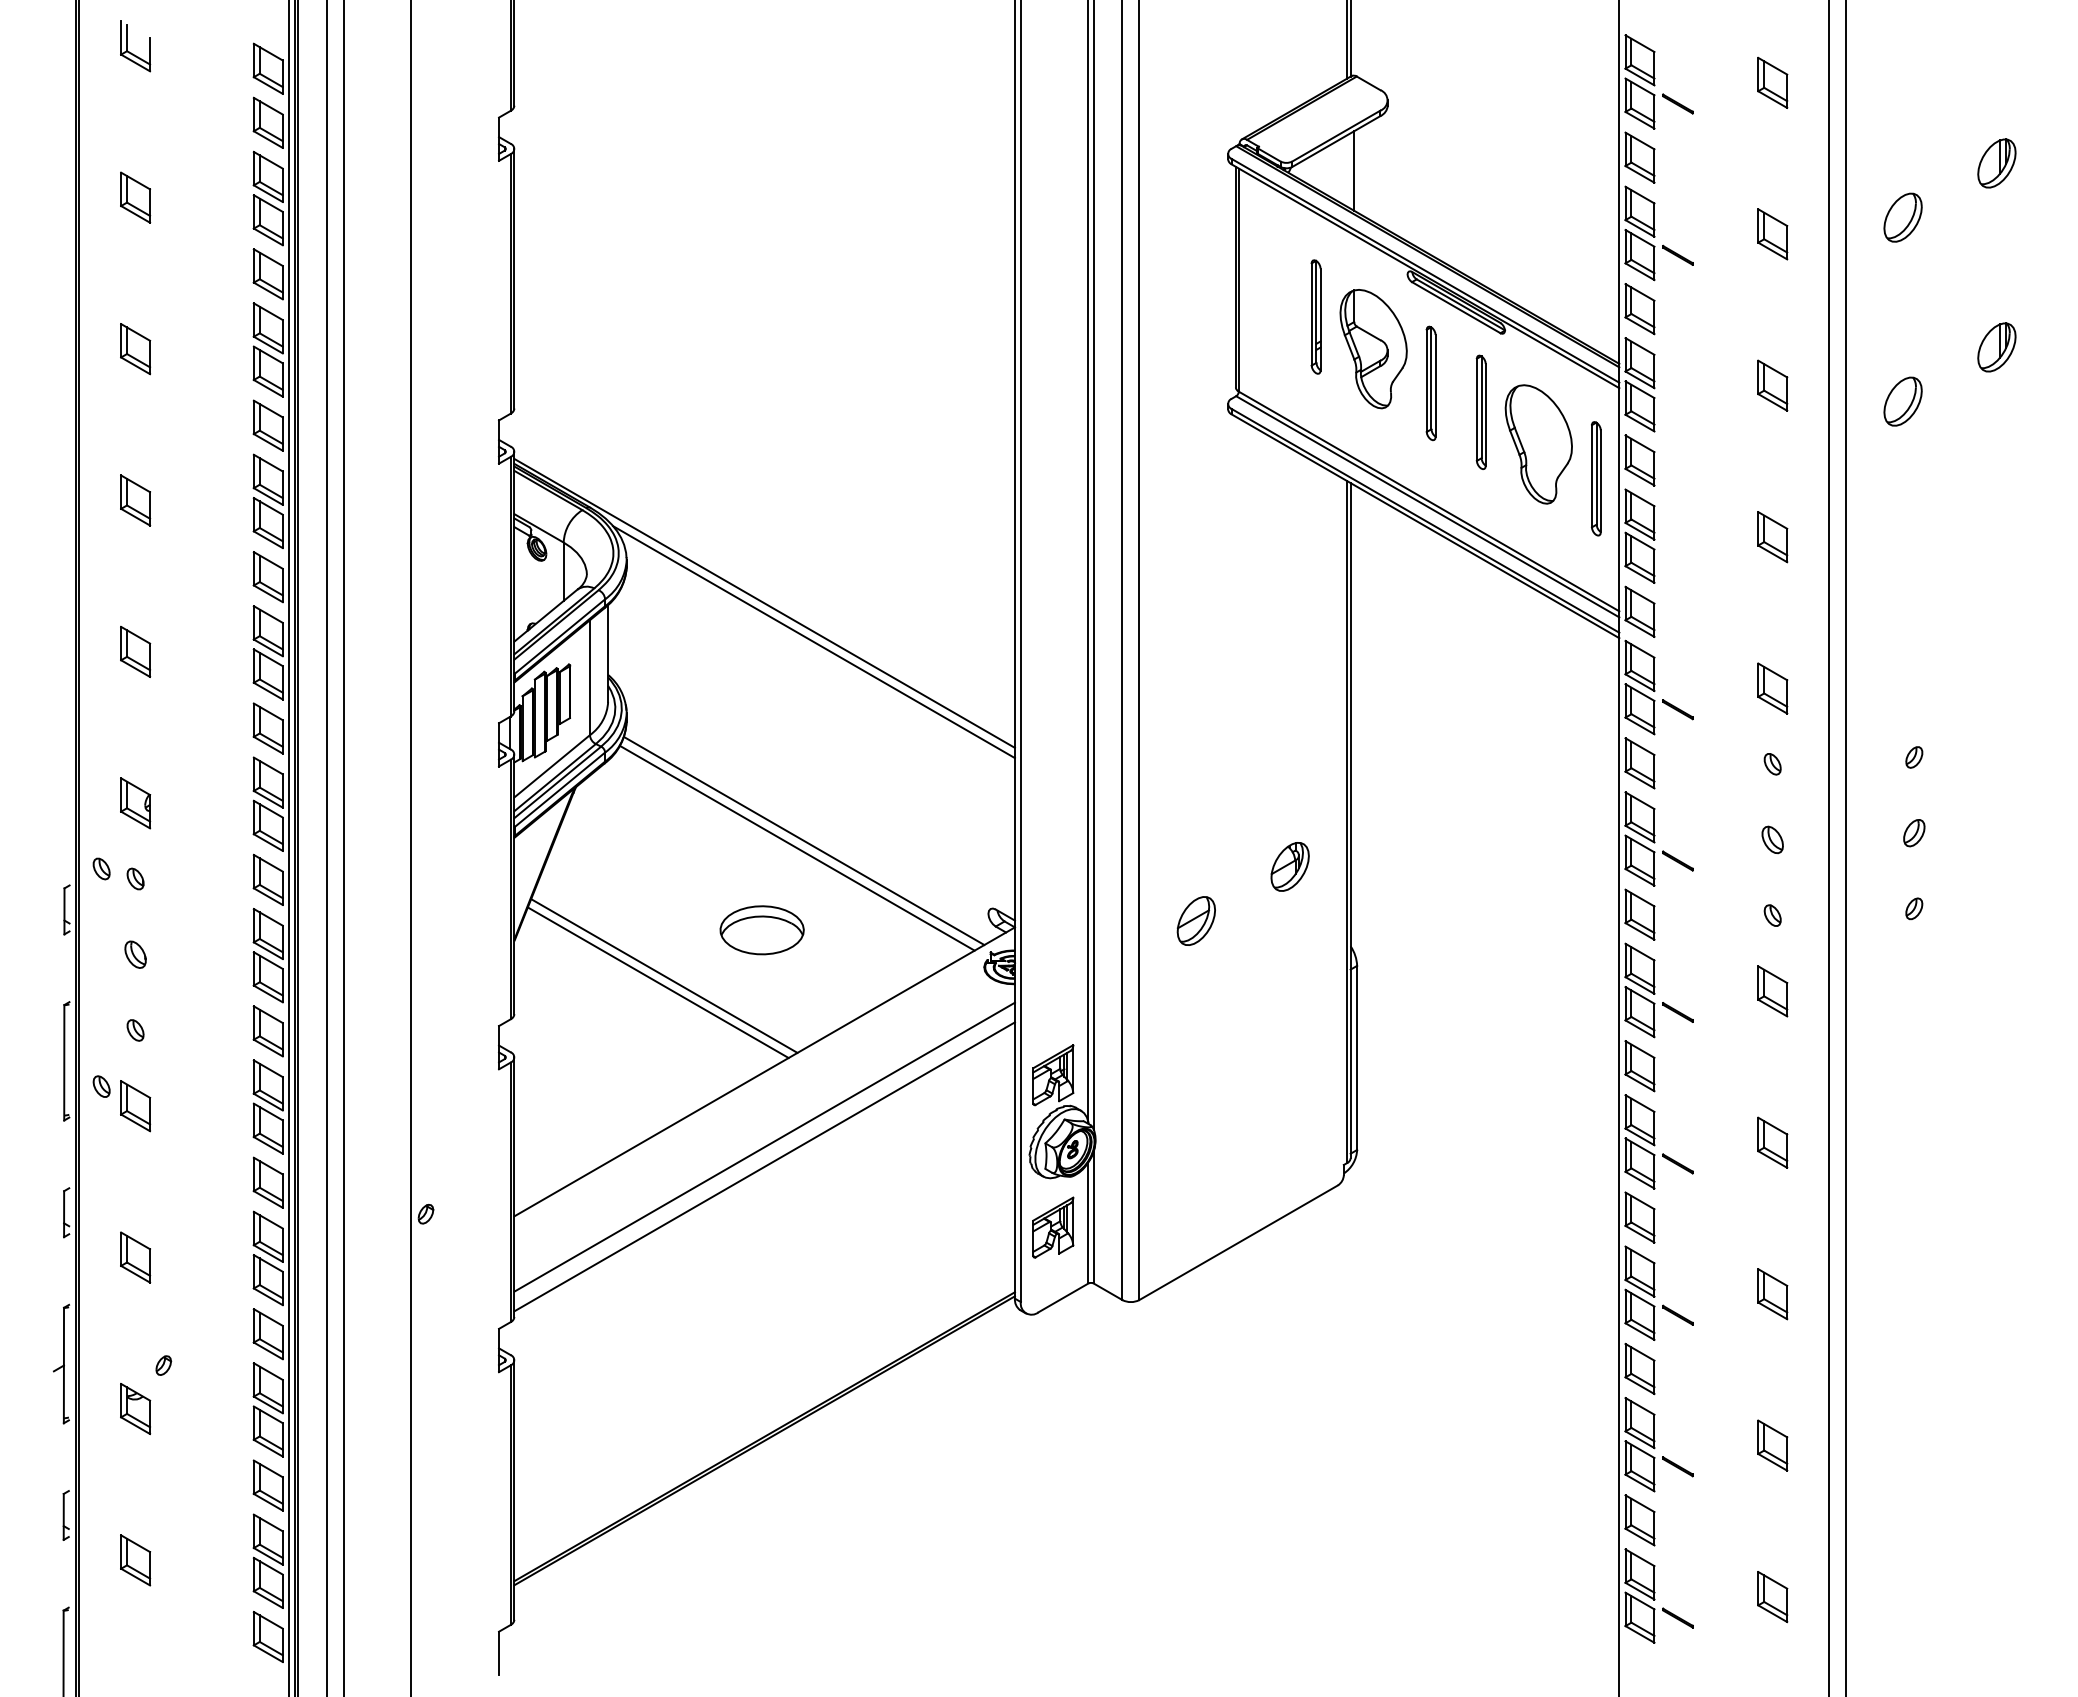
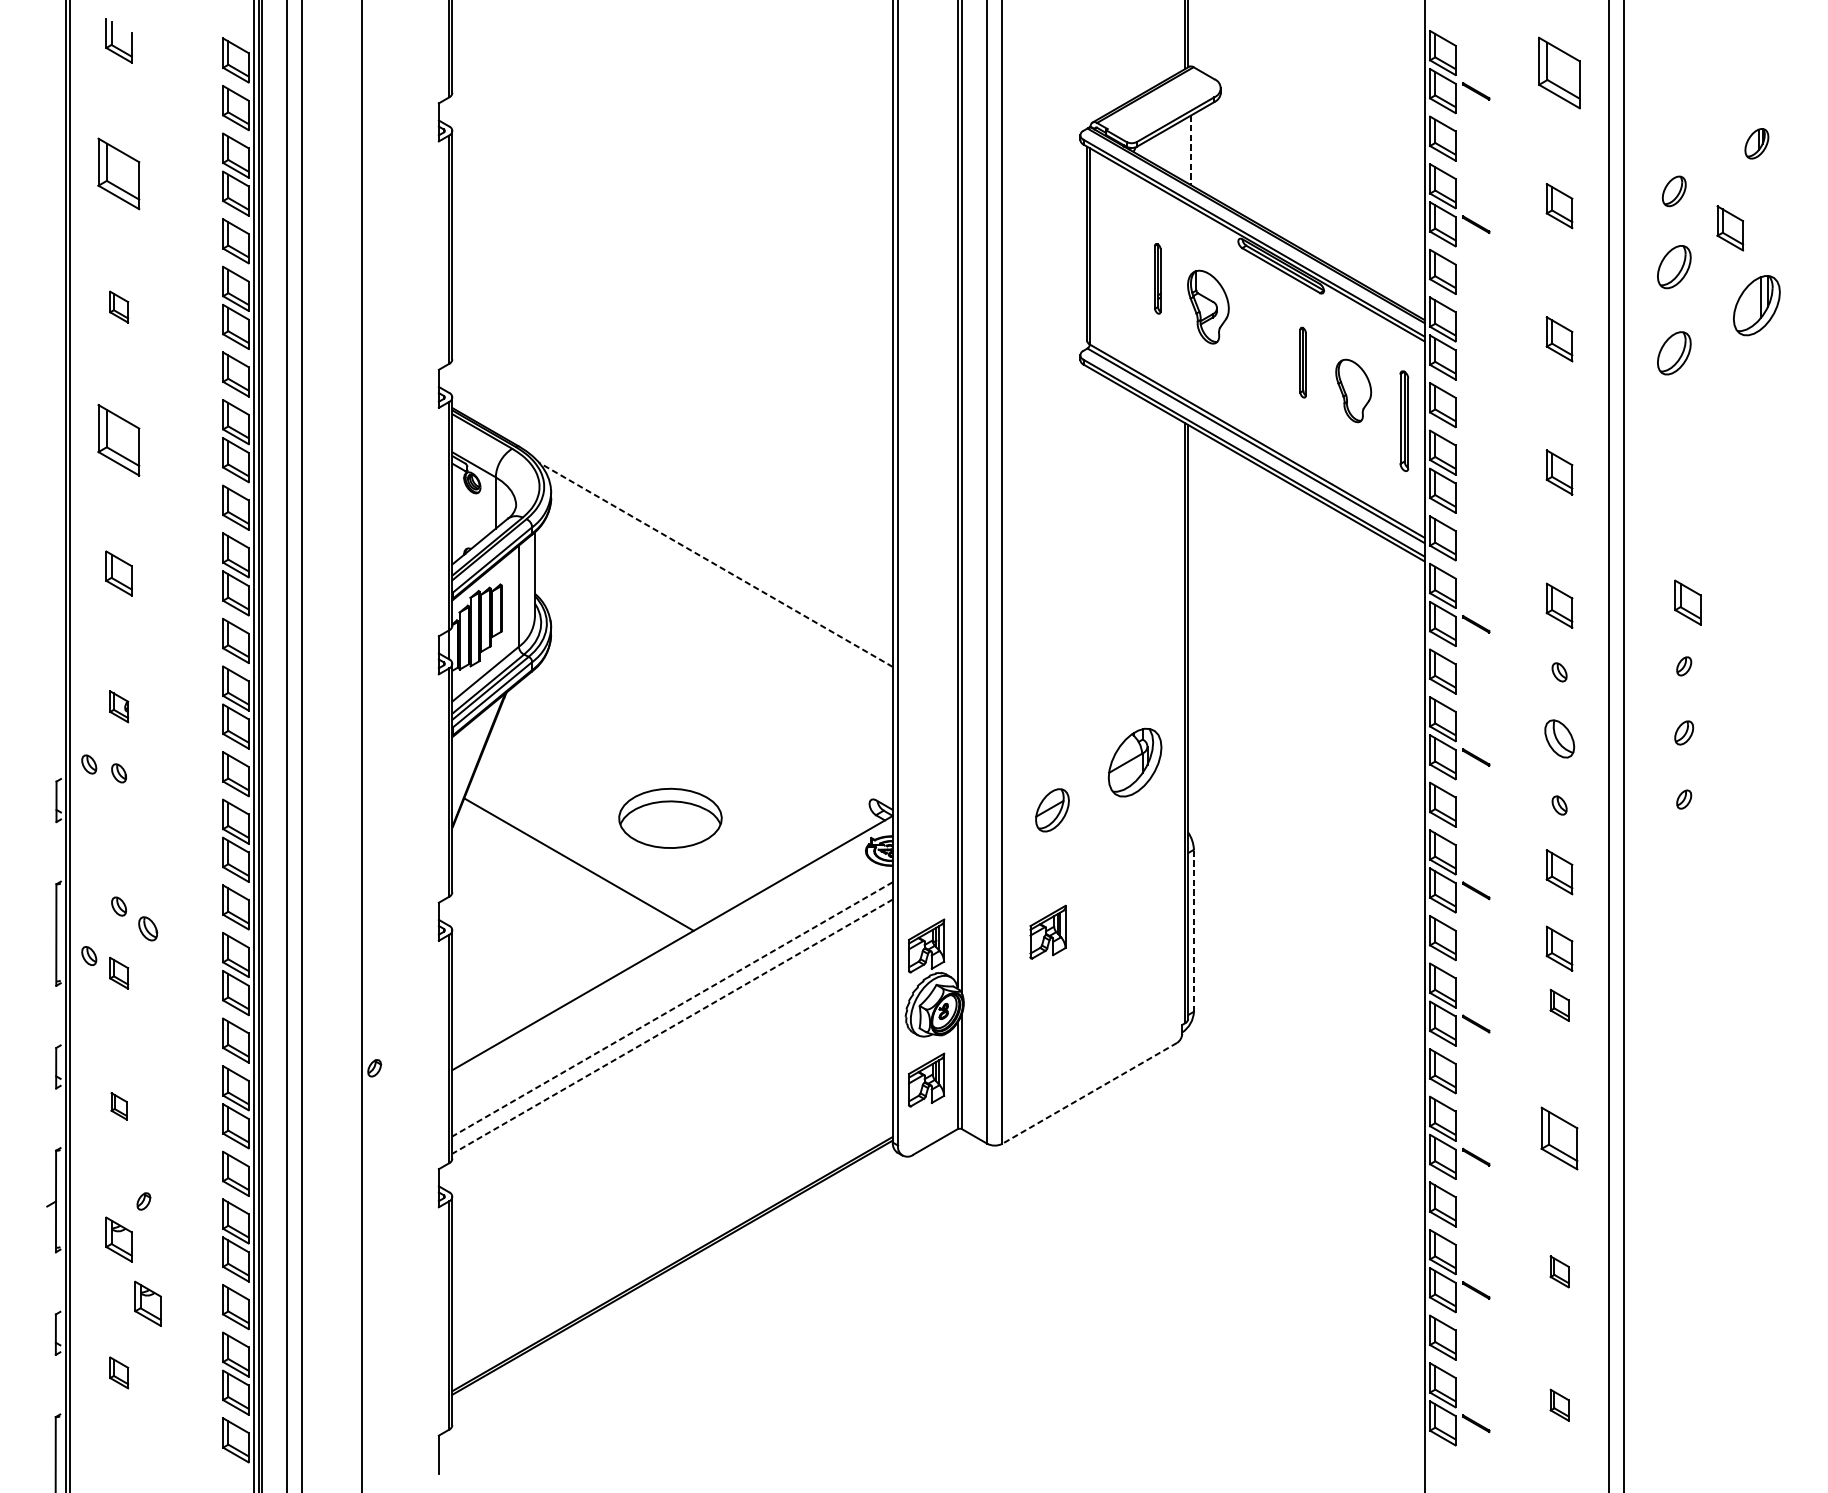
part: (1772, 82) -> (1559, 72), size x1.6
part: (1996, 163) -> (1756, 143), size x0.7
line: (1354, 171) -> (1191, 150), solid -> dashed
part: (135, 197) -> (119, 173), size x1.6
part: (1902, 217) -> (1673, 191), size x0.7
part: (1966, 259) -> (1730, 228), added
part: (1902, 303) -> (1673, 266), added
part: (1315, 316) -> (1157, 278), size x0.7
part: (1996, 347) -> (1756, 305), size x1.4
part: (135, 349) -> (119, 307), size x0.7
part: (1373, 349) -> (1208, 307), size x0.7
part: (1430, 383) -> (1258, 337), removed
part: (1480, 411) -> (1302, 361), size x0.7
part: (1538, 444) -> (1353, 391), size x0.6
part: (135, 500) -> (119, 440), size x1.6
line: (764, 602) -> (672, 530), removed
line: (813, 641) -> (715, 564), solid -> dashed
part: (1918, 685) -> (1687, 603), added
part: (135, 803) -> (119, 706), size x0.7
part: (1772, 839) -> (1559, 738), size x1.6
line: (804, 841) -> (707, 740), removed
line: (796, 847) -> (700, 745), removed
part: (1289, 866) -> (1134, 762), size x1.6
part: (761, 930) -> (669, 818), size x1.4
part: (135, 954) -> (148, 928), moved
line: (664, 975) -> (584, 858), removed
line: (1357, 1057) -> (1194, 930), solid -> dashed
part: (1191, 1059) -> (1048, 932), added
part: (1772, 1078) -> (1559, 948), added
part: (135, 1106) -> (119, 973), size x0.7
part: (1772, 1142) -> (1559, 1005), size x0.7
line: (764, 1147) -> (672, 1009), solid -> dashed
line: (764, 1166) -> (672, 1026), solid -> dashed
line: (1238, 1242) -> (1089, 1093), solid -> dashed
part: (135, 1257) -> (119, 1106), size x0.6
part: (1772, 1294) -> (1559, 1138), size x1.4
part: (1772, 1445) -> (1559, 1271), size x0.7
part: (168, 1482) -> (148, 1304), added
part: (135, 1560) -> (119, 1372), size x0.7
part: (1772, 1597) -> (1559, 1405), size x0.7

